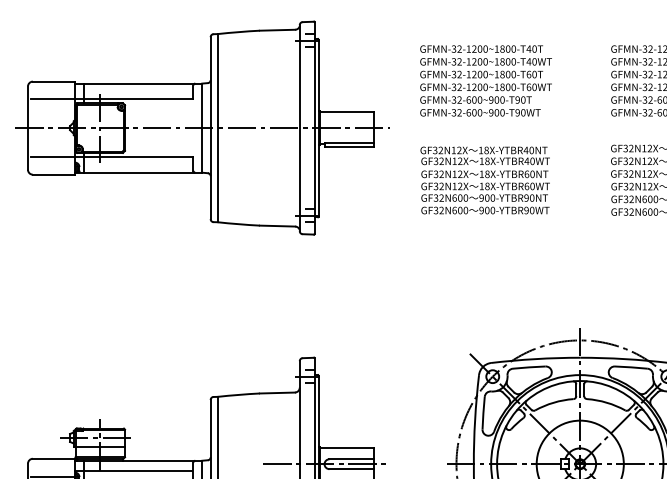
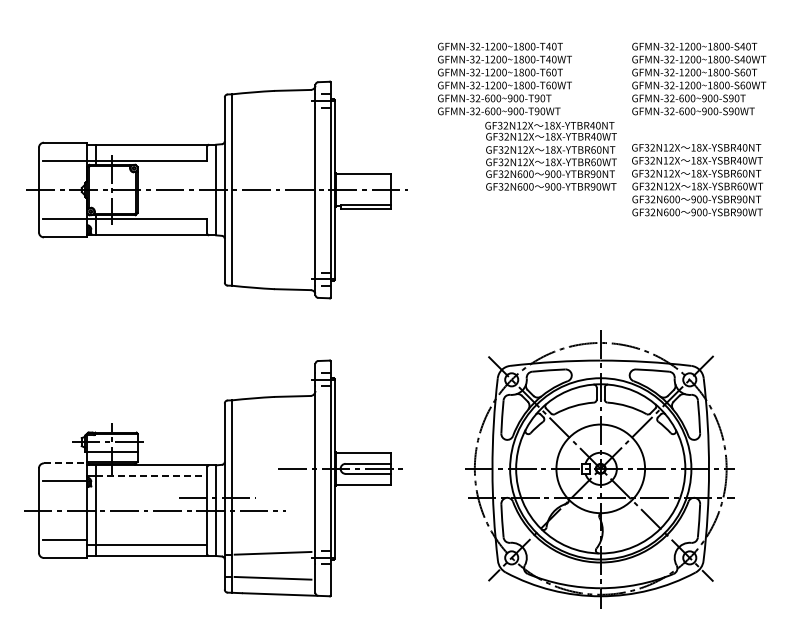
part: (202, 127) -> (216, 189), moved
text: (484, 179) -> (550, 155), moved
line: (54, 458) -> (65, 463), solid -> dashed
line: (138, 471) -> (151, 476), solid -> dashed

